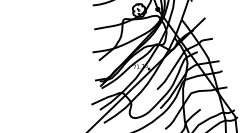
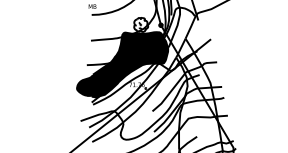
fill: (125, 48) -> (122, 64), added

